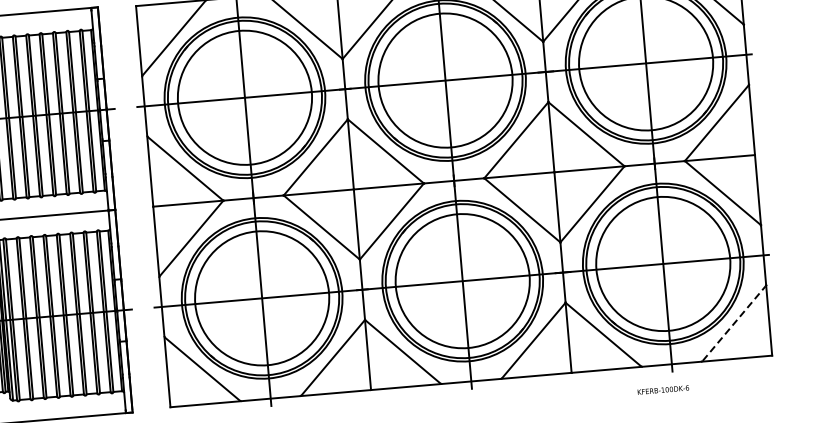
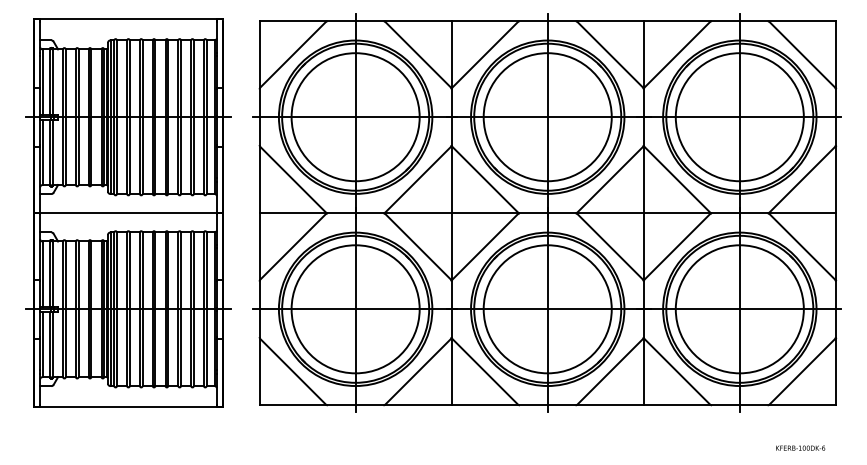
line: (734, 323) -> (802, 371), dashed -> solid
text: (663, 389) -> (800, 447), moved

